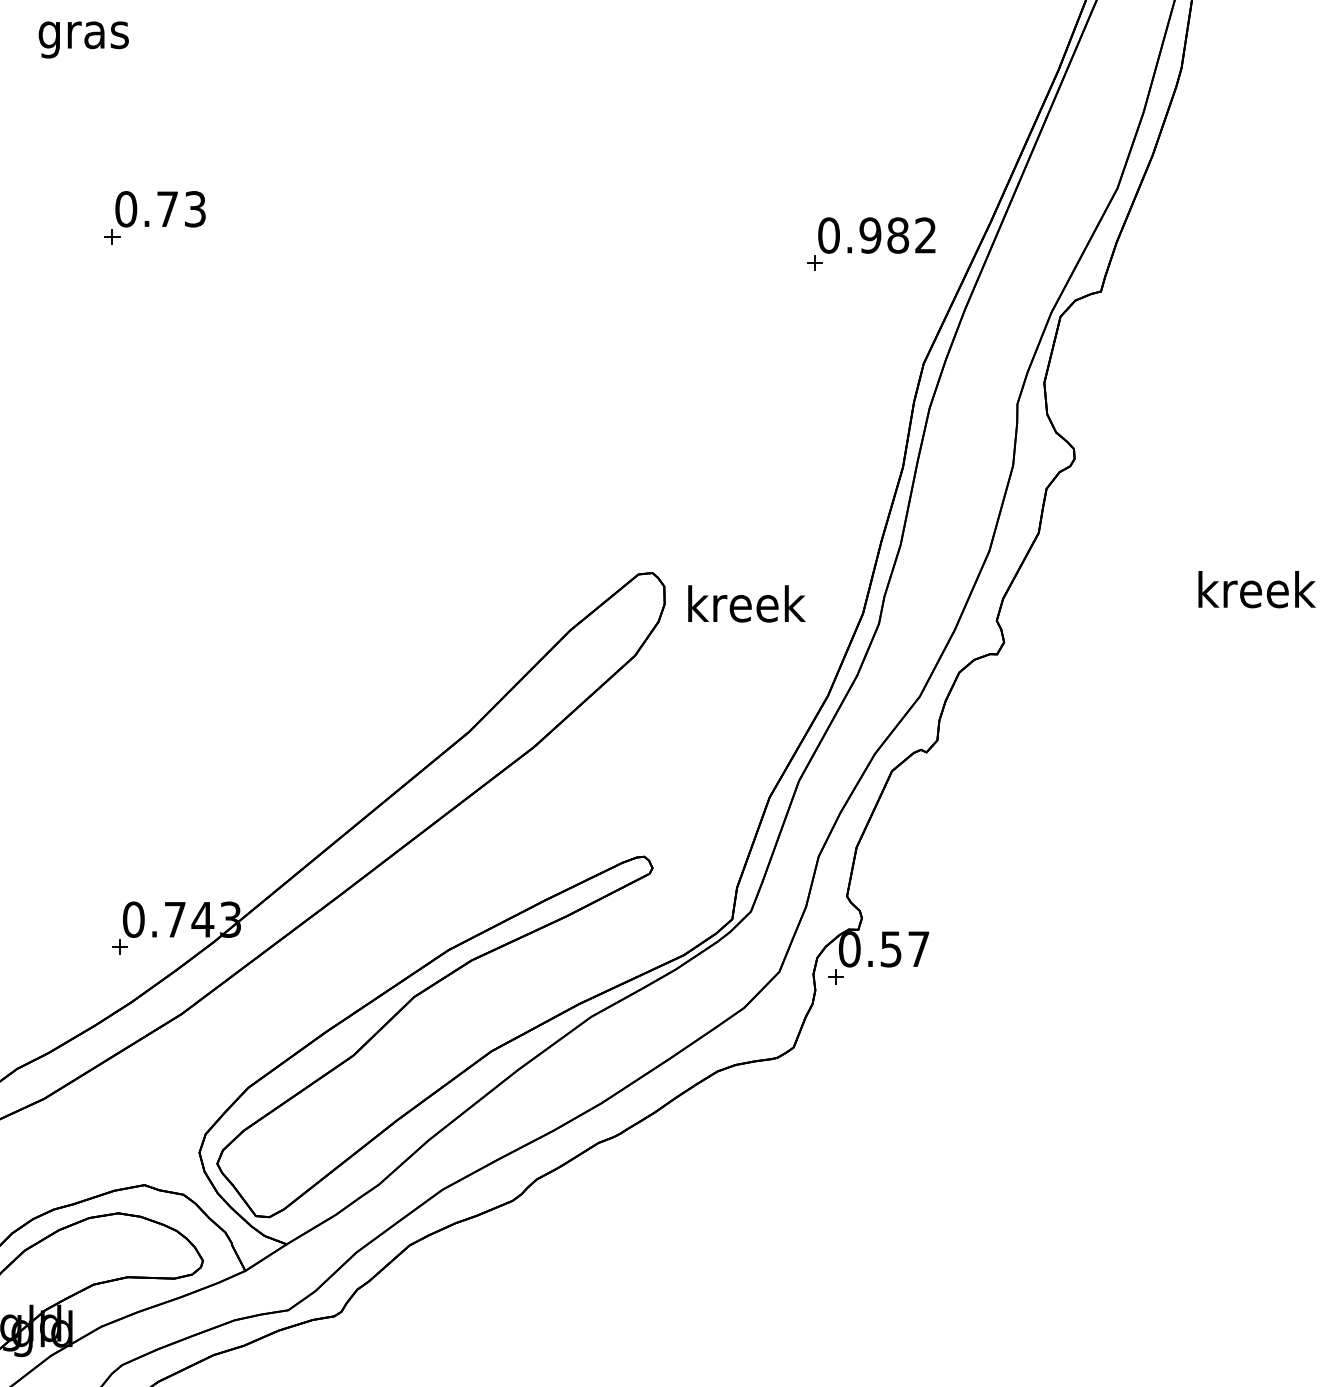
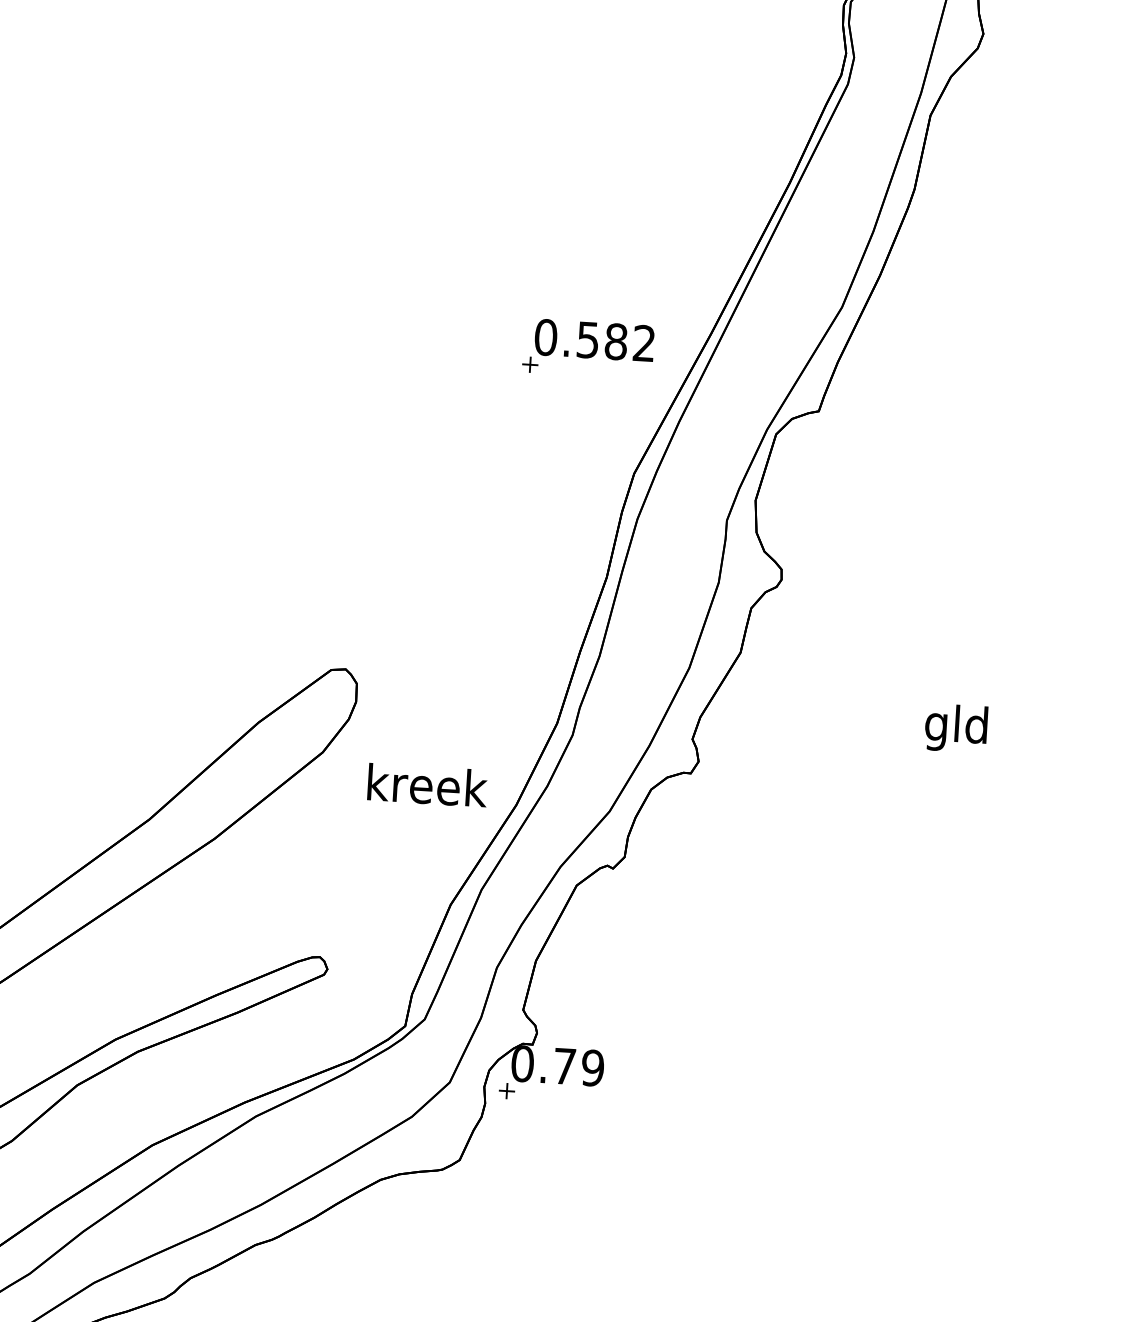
text: (870, 235) -> (588, 340), 0.982 -> 0.582
text: (1256, 594) -> (957, 728), kreek -> gld
text: (746, 603) -> (427, 784), moved
text: (904, 949) -> (578, 1067), 0.57 -> 0.79

